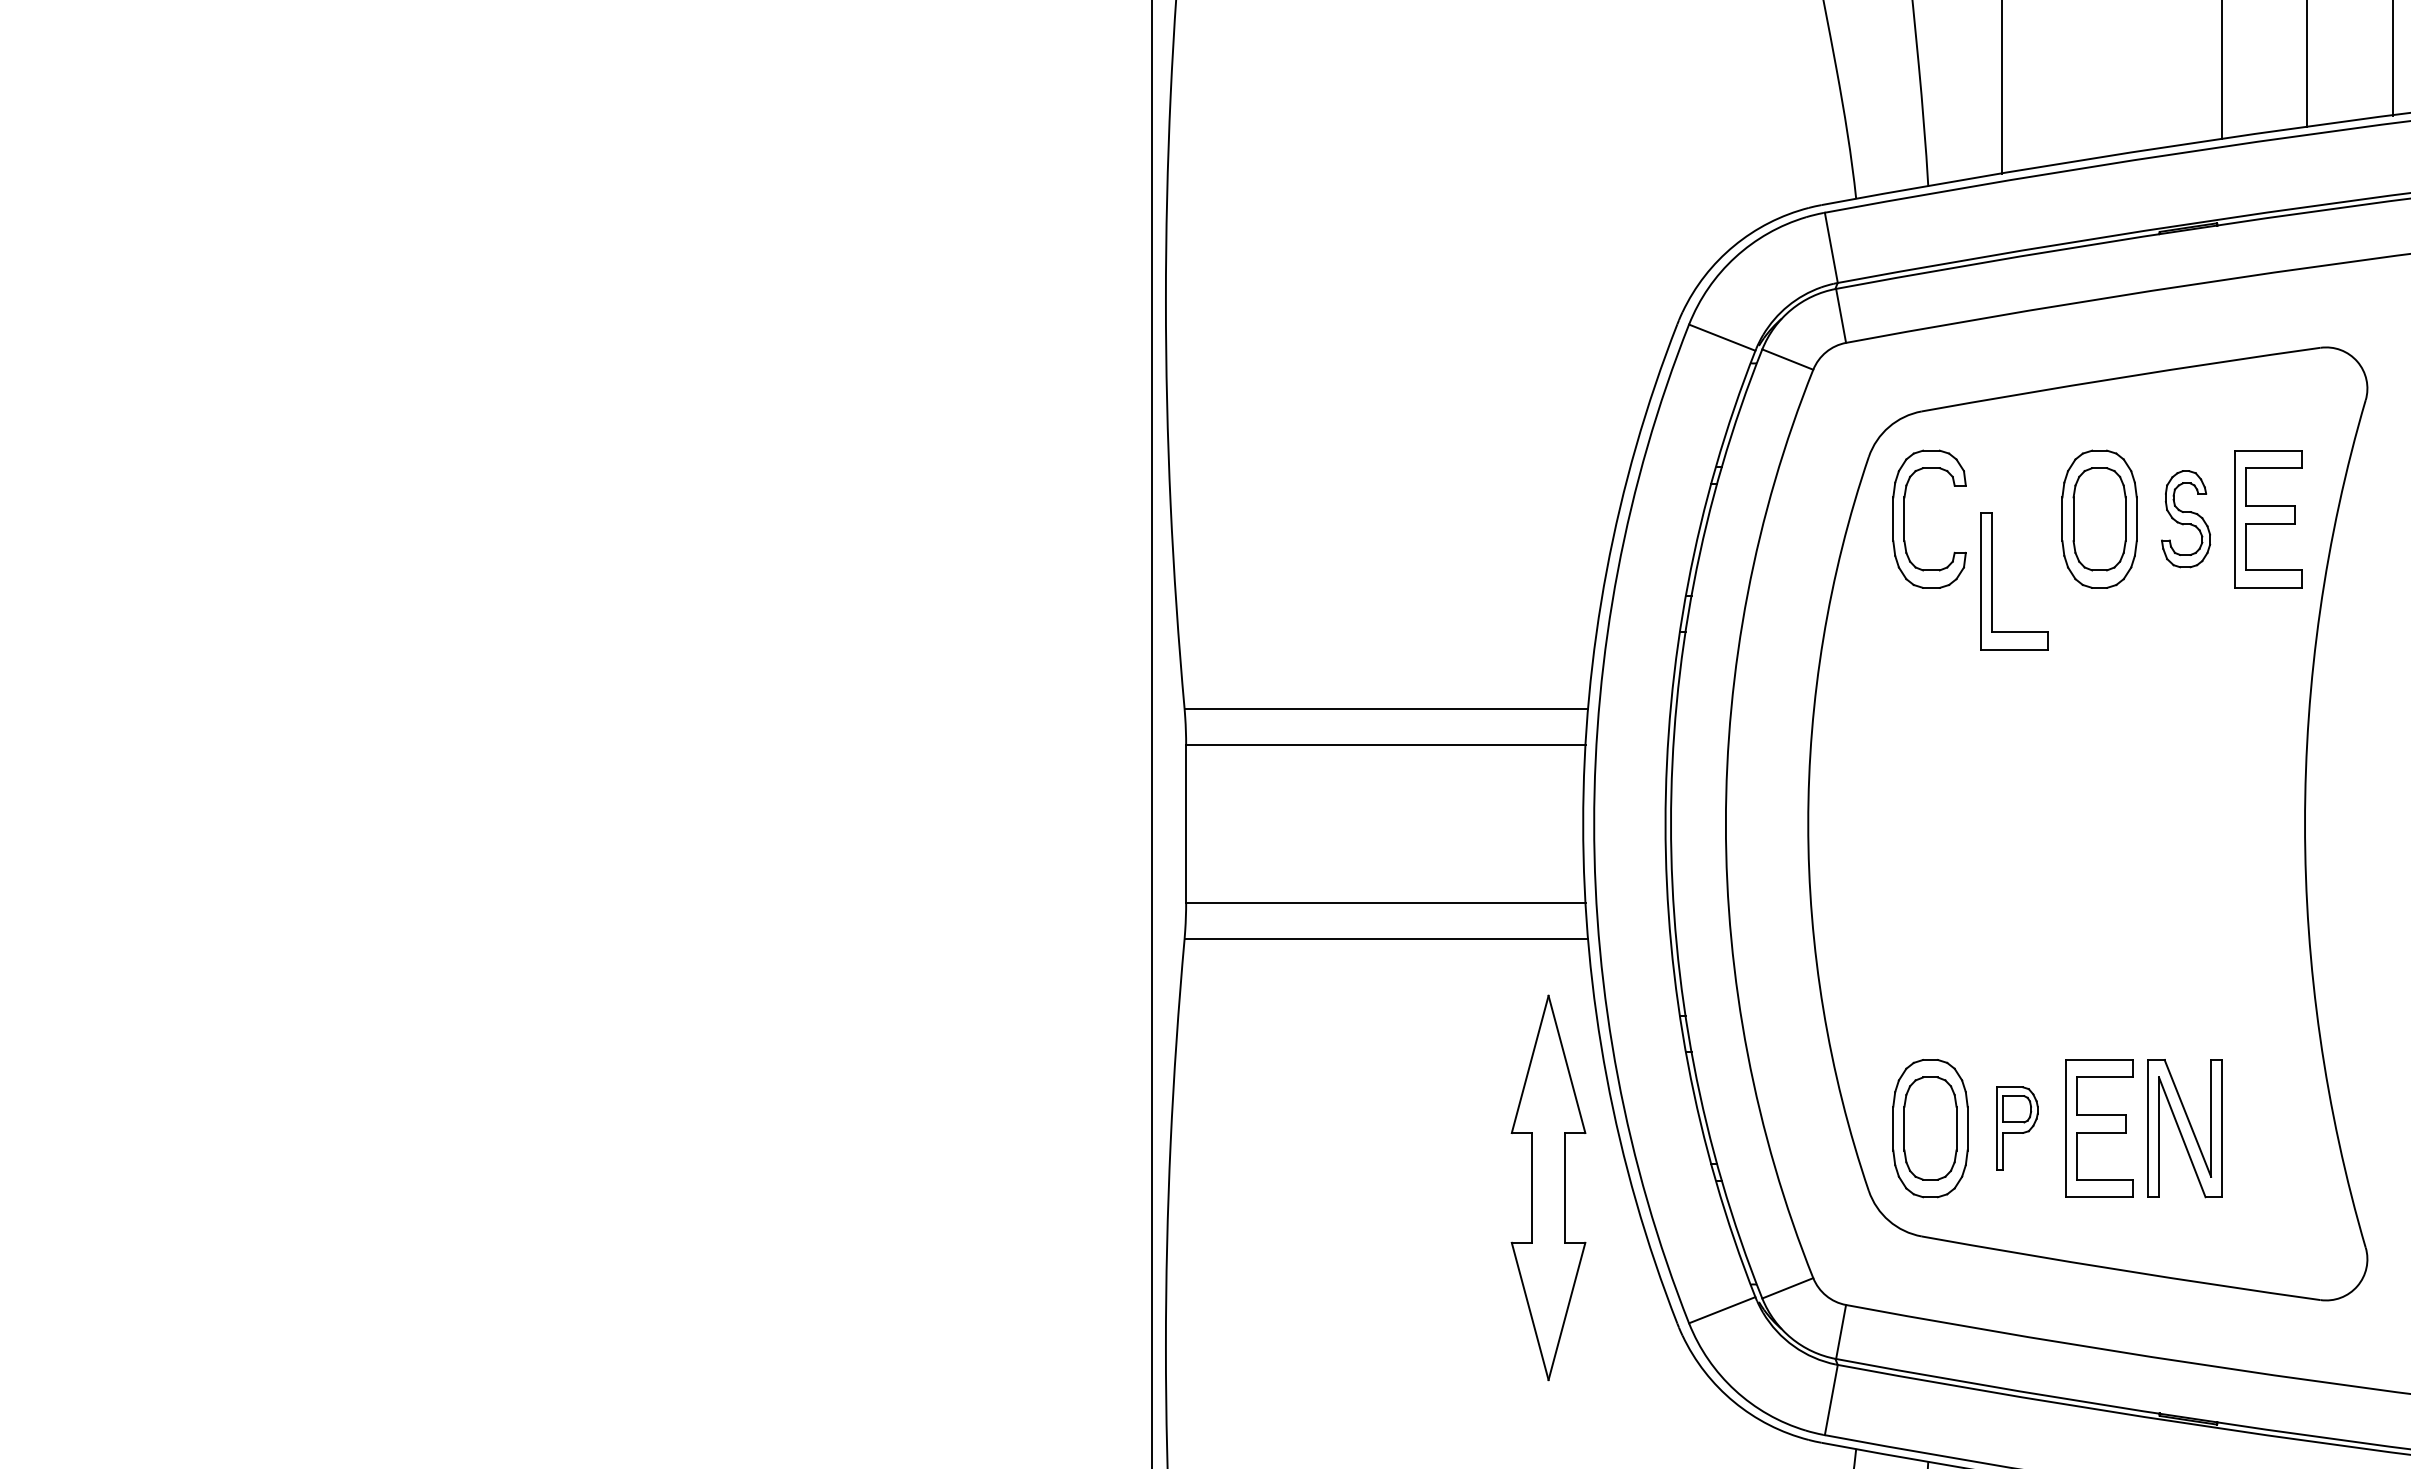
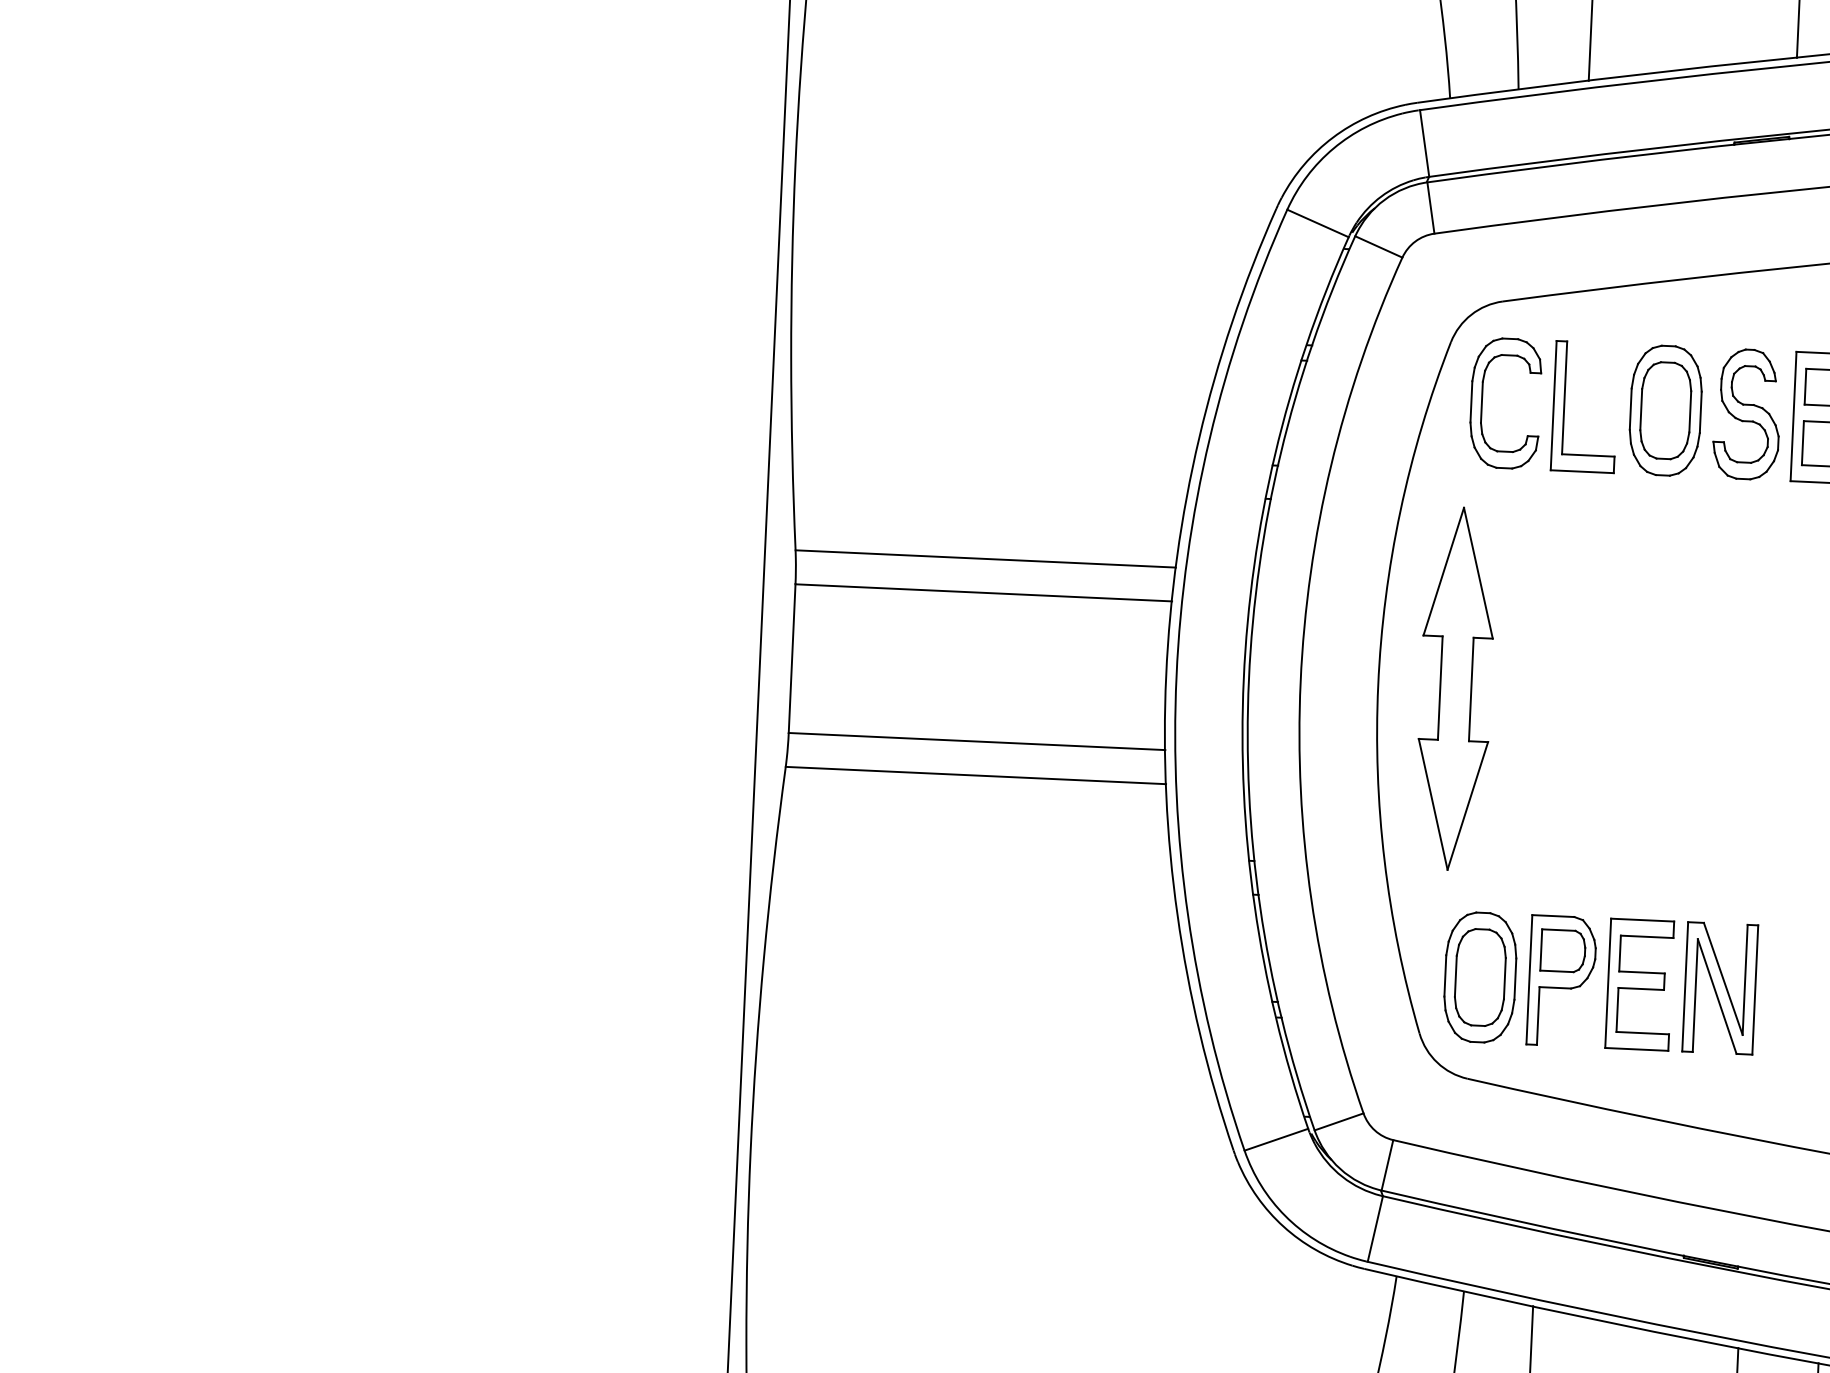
part: (2185, 518) -> (1746, 413), size x1.43
part: (1992, 581) -> (1564, 406), moved
part: (2017, 1128) -> (1562, 981), size x1.67
part: (1548, 1187) -> (1455, 688), moved

